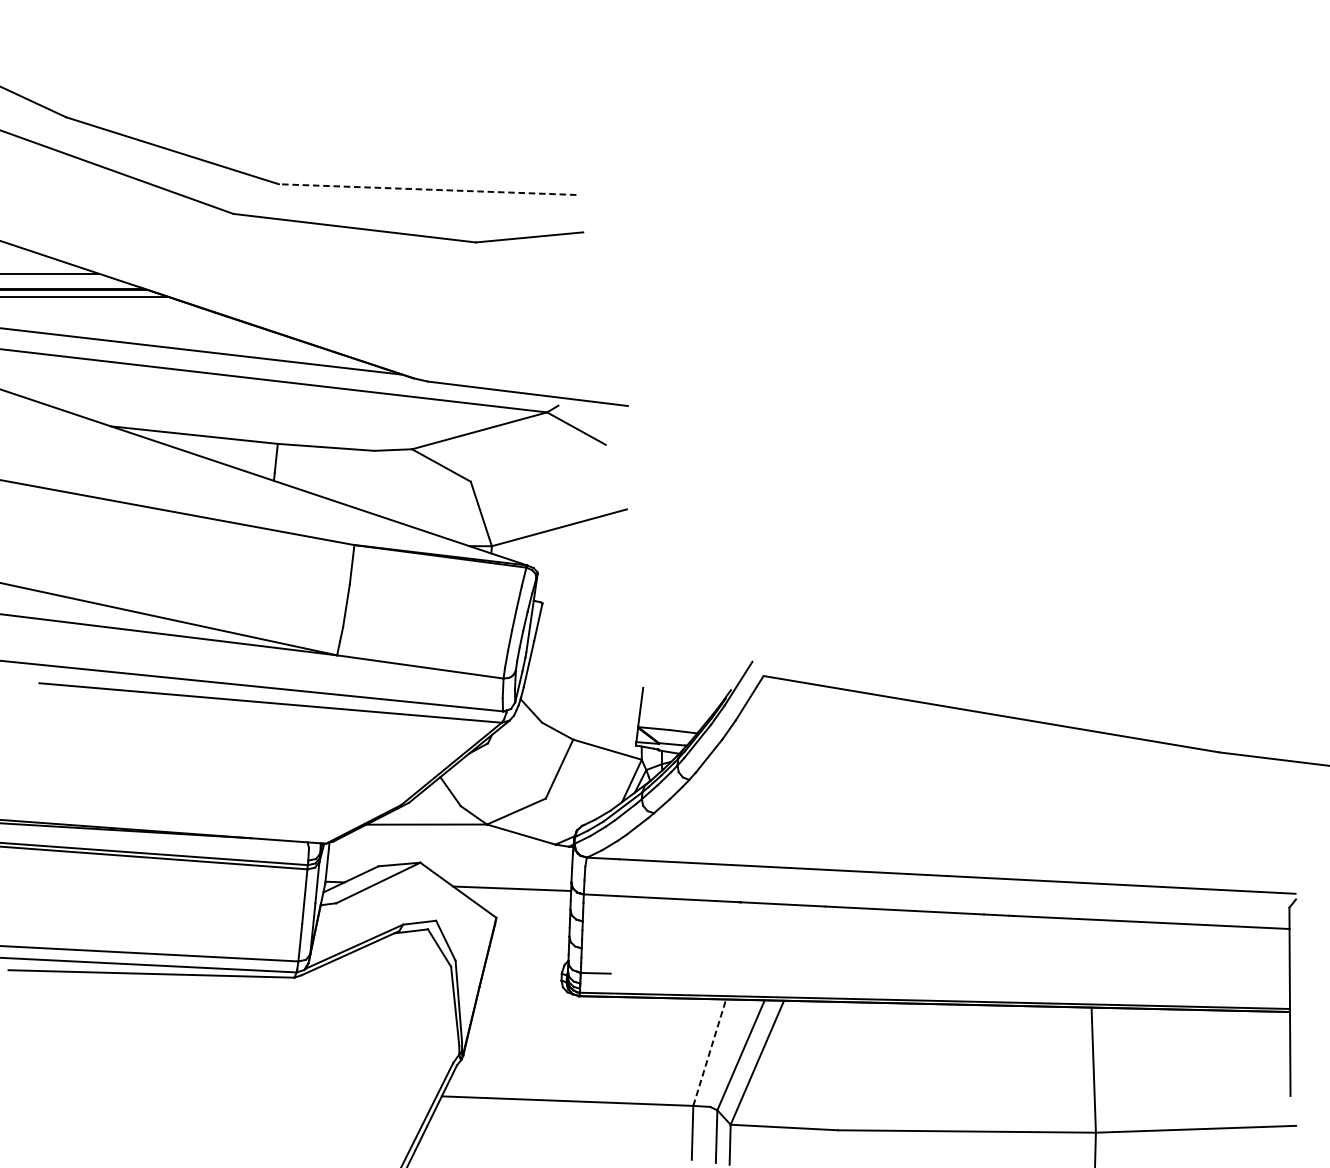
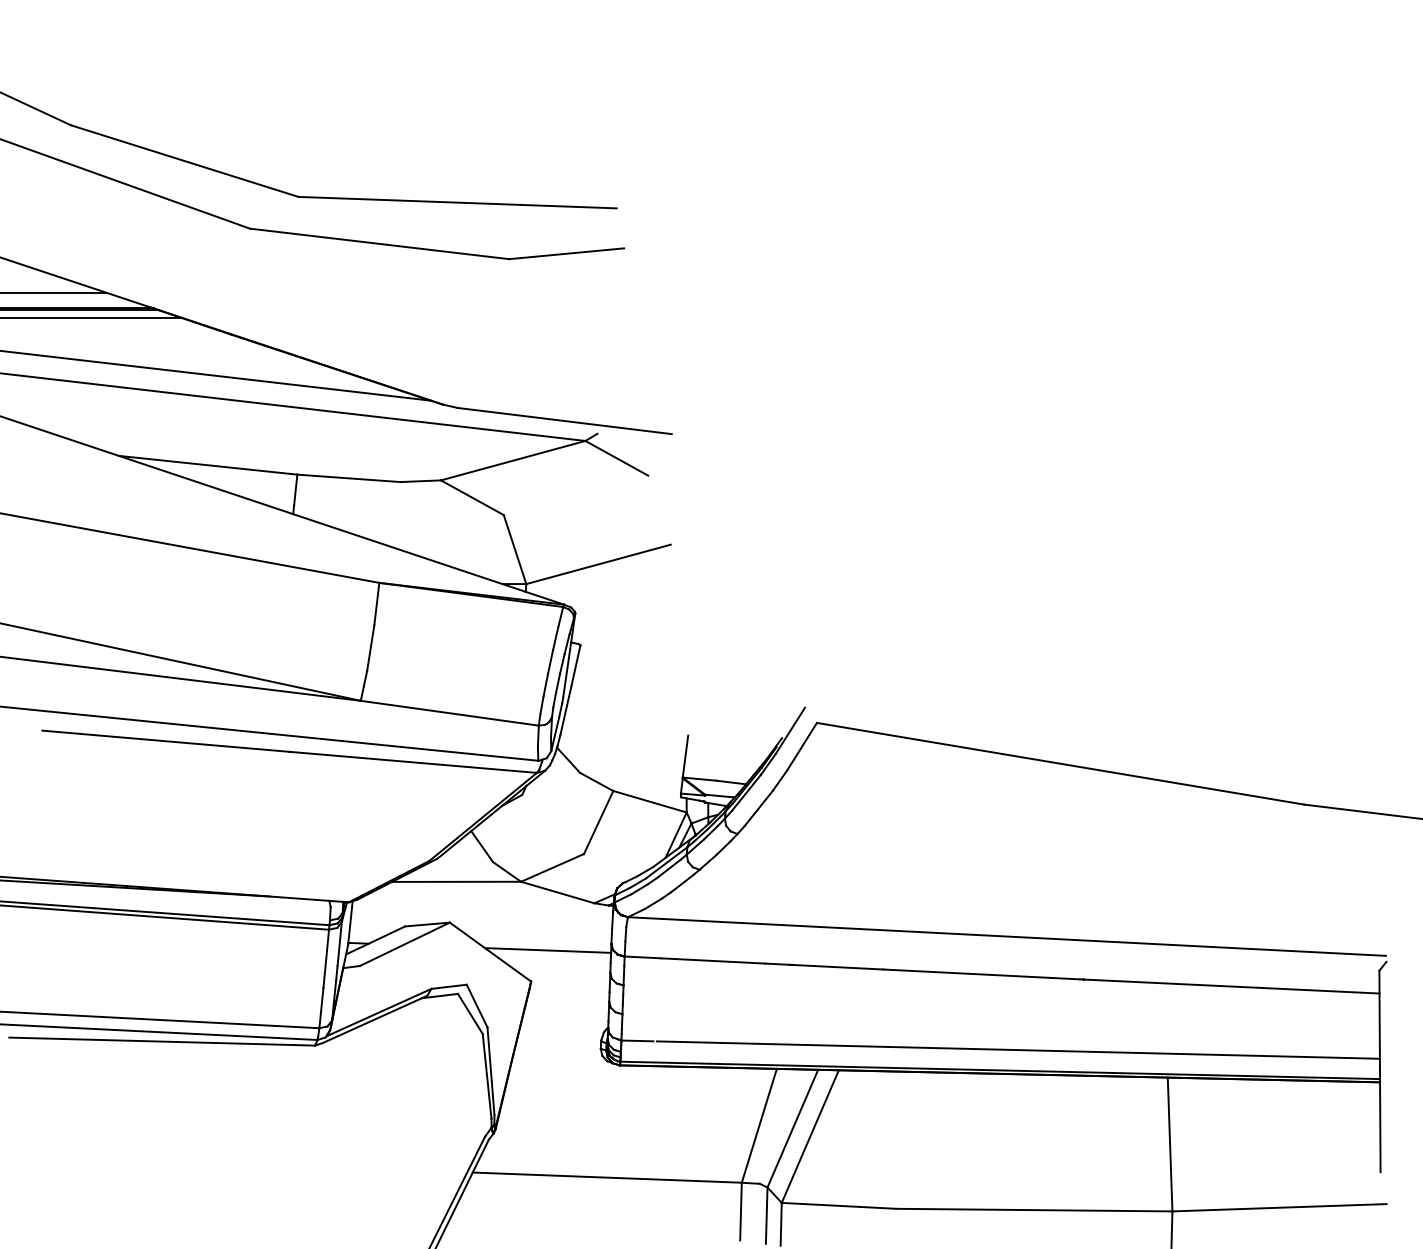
line: (427, 189) -> (457, 202), dashed -> solid
line: (951, 981) -> (1017, 1049), added
line: (709, 1052) -> (759, 1125), dashed -> solid

